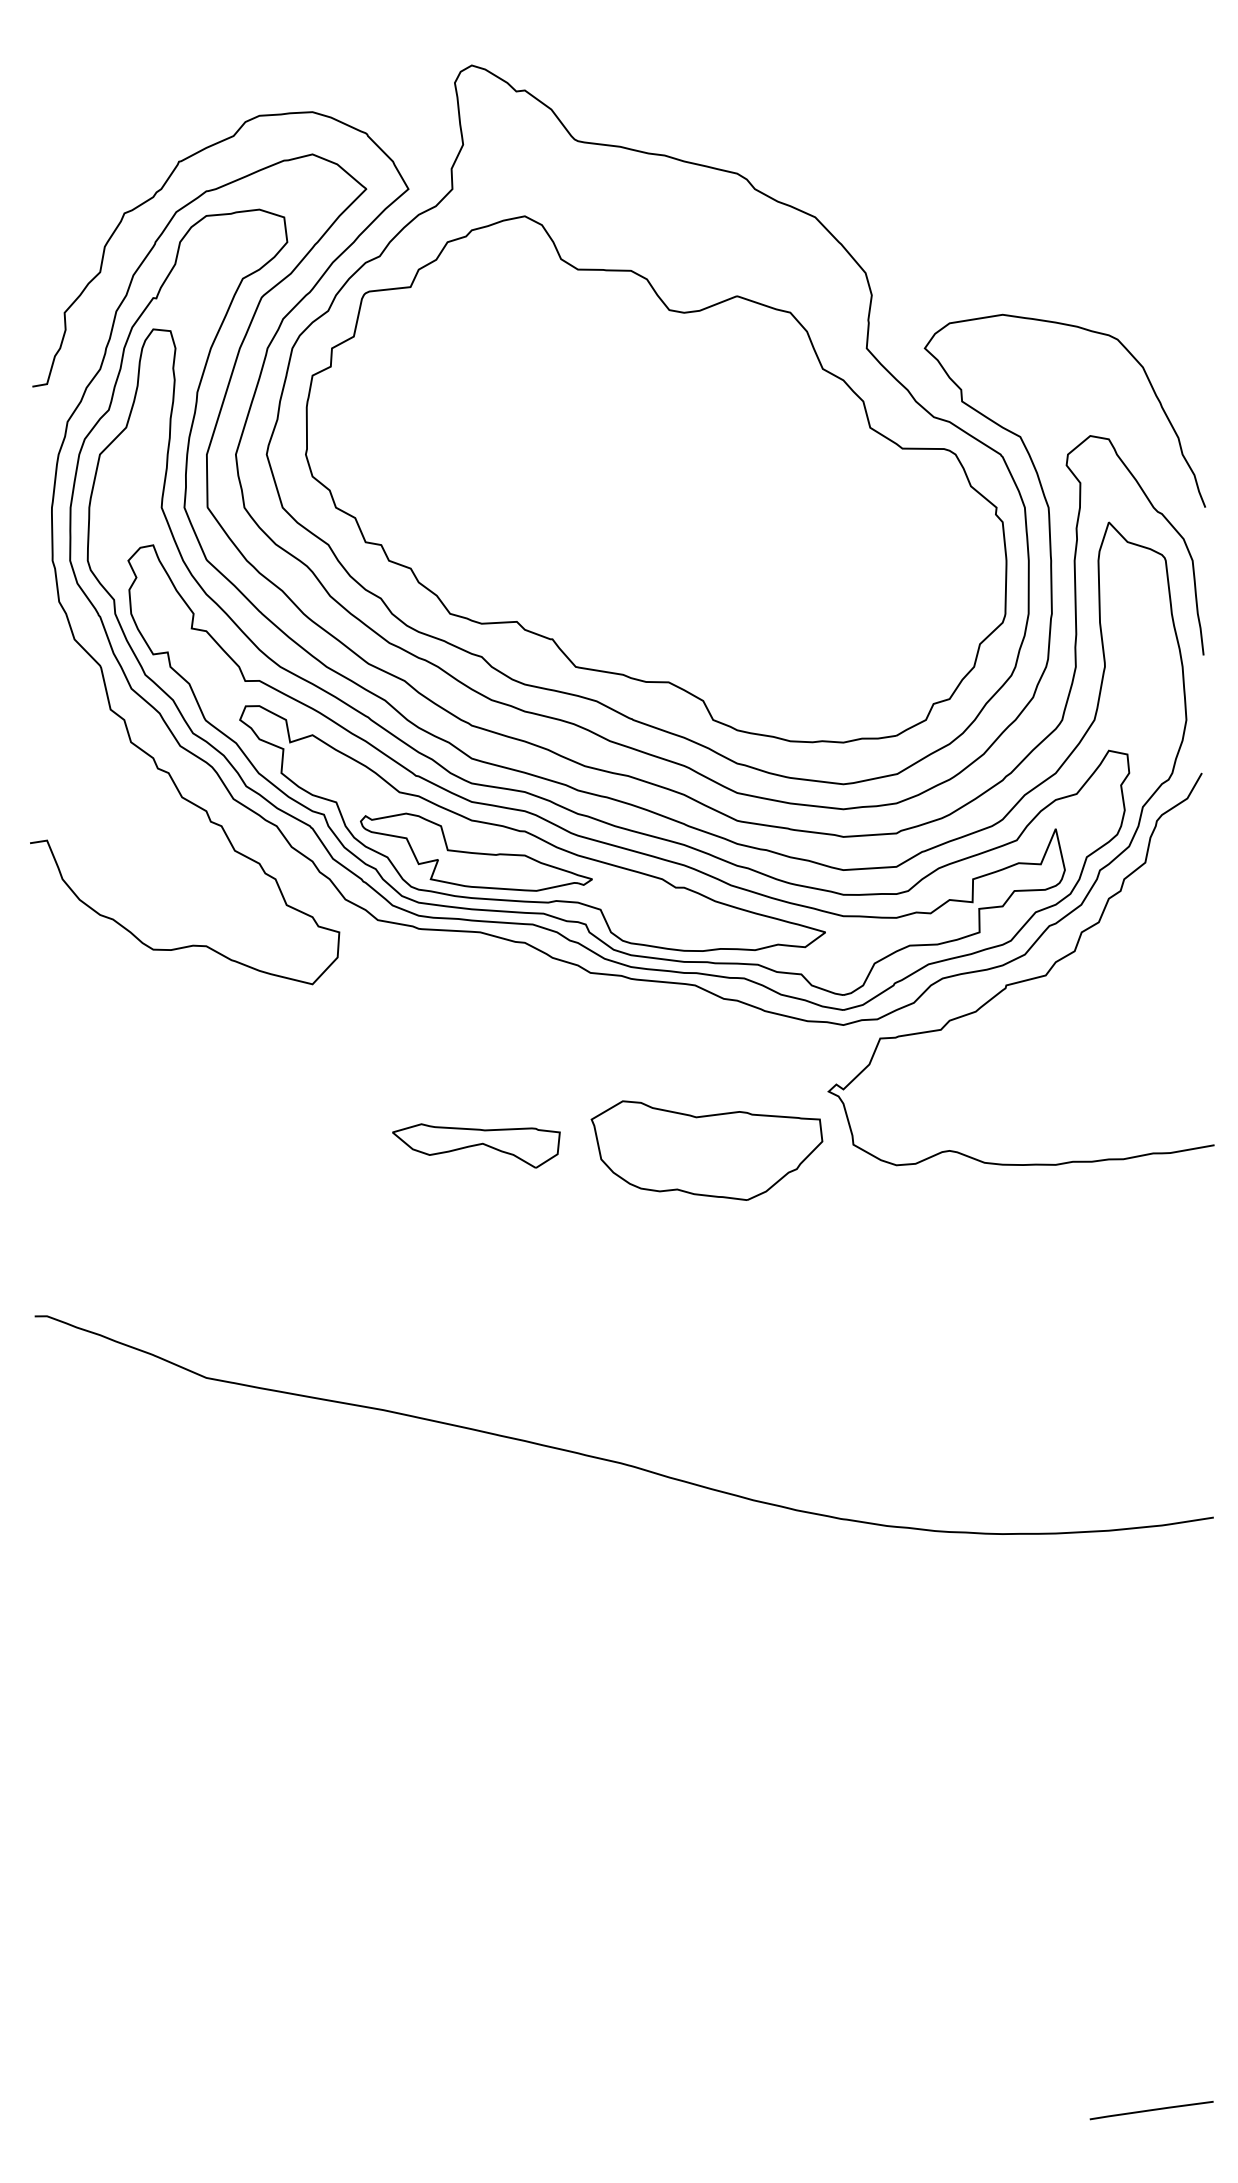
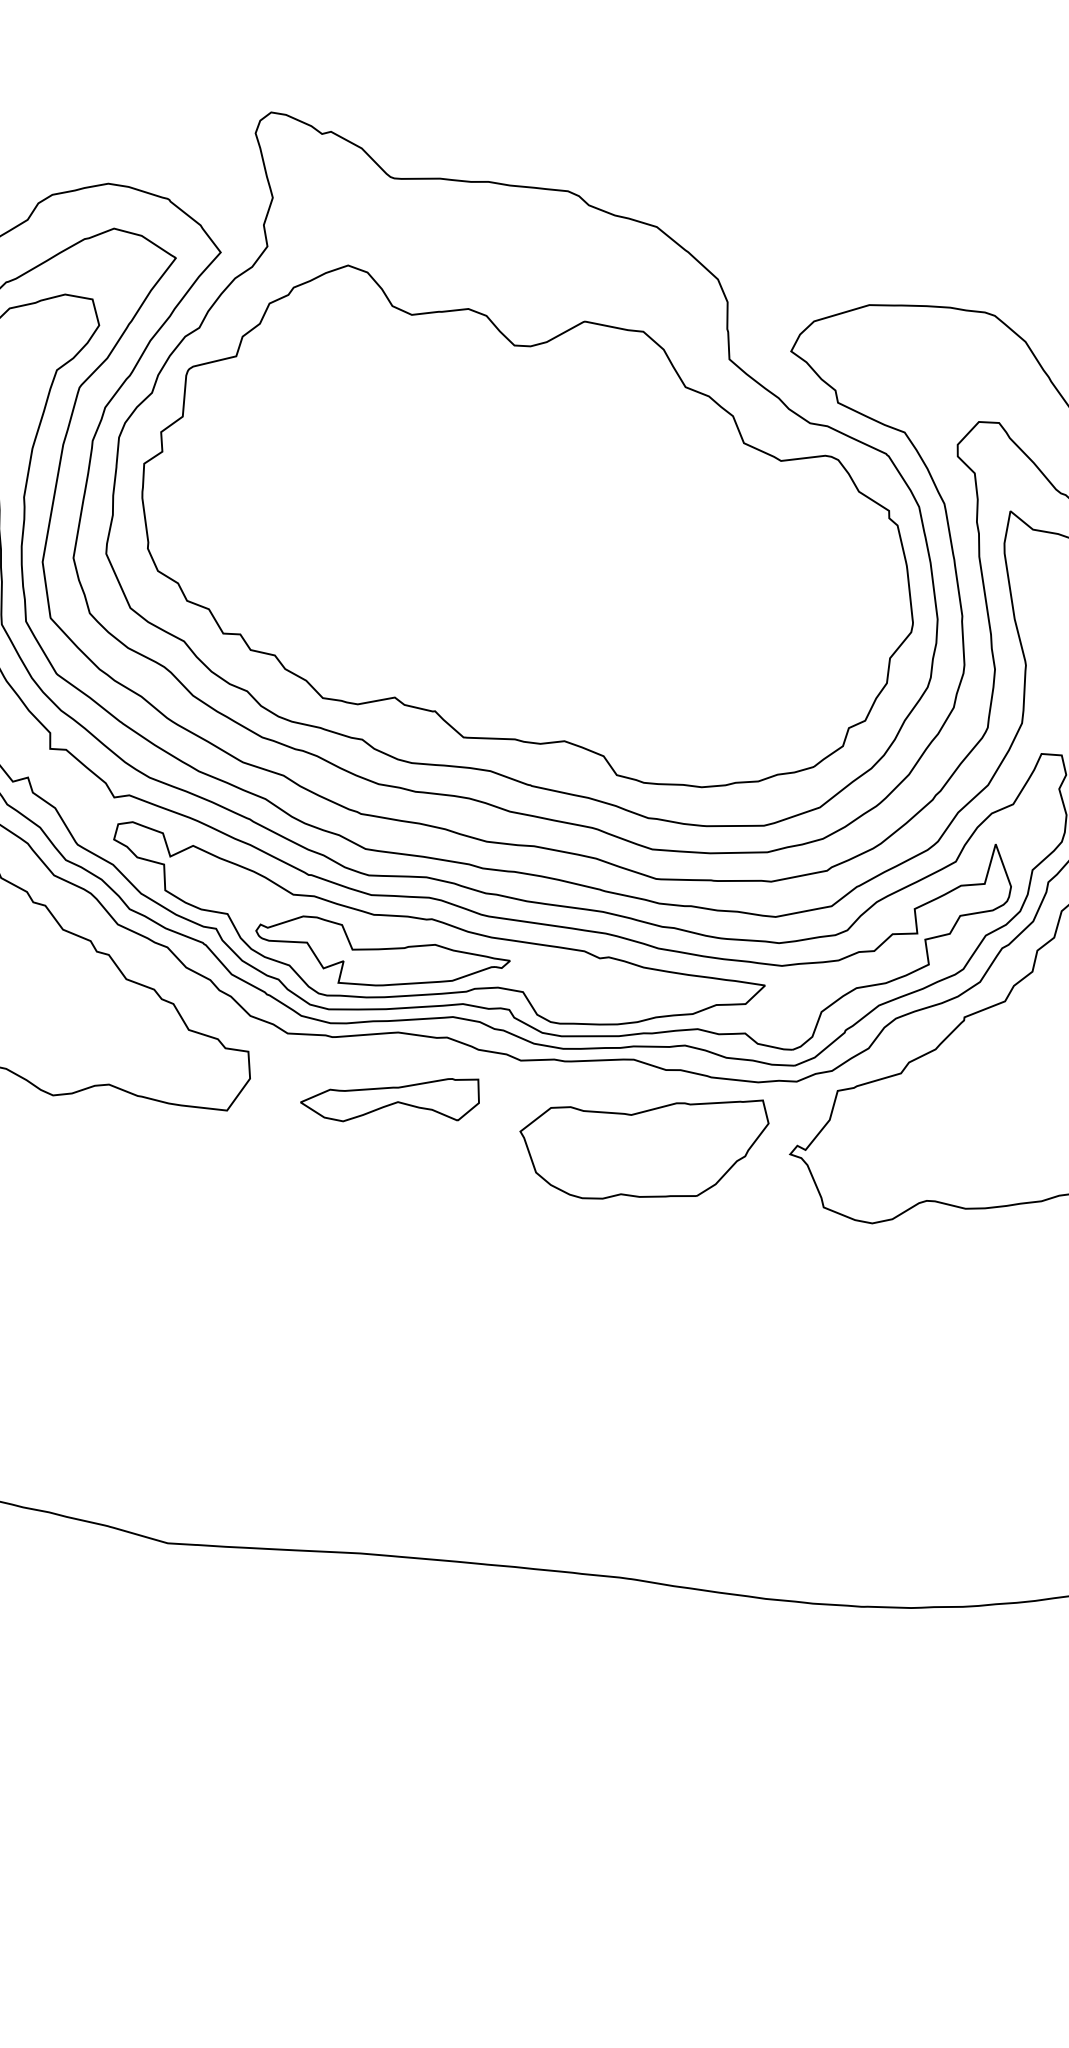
part: (476, 1145) -> (391, 1104), moved
part: (706, 1150) -> (646, 1148), moved

